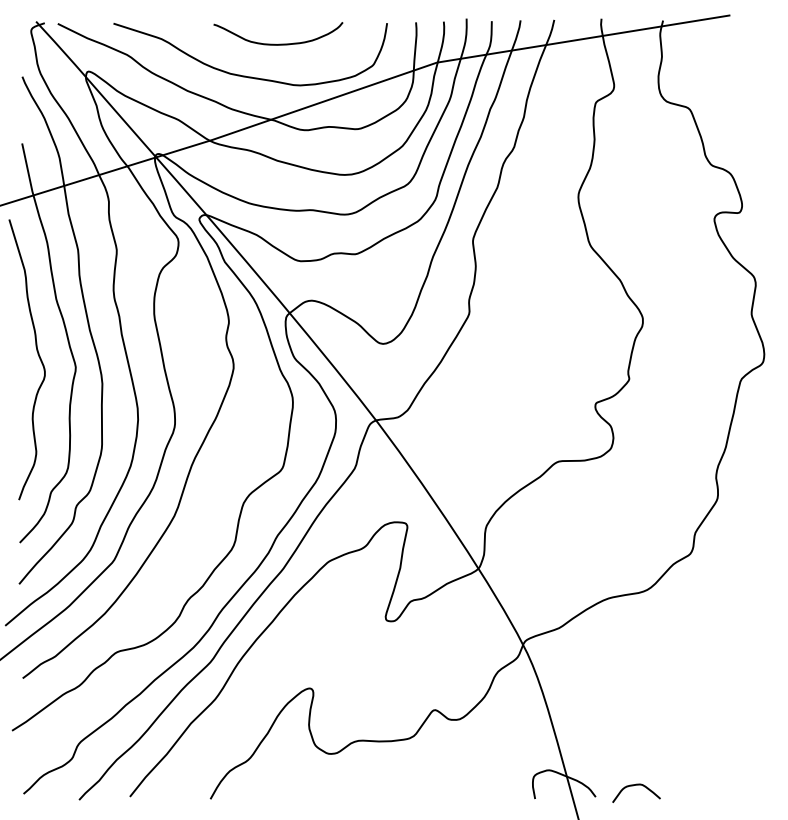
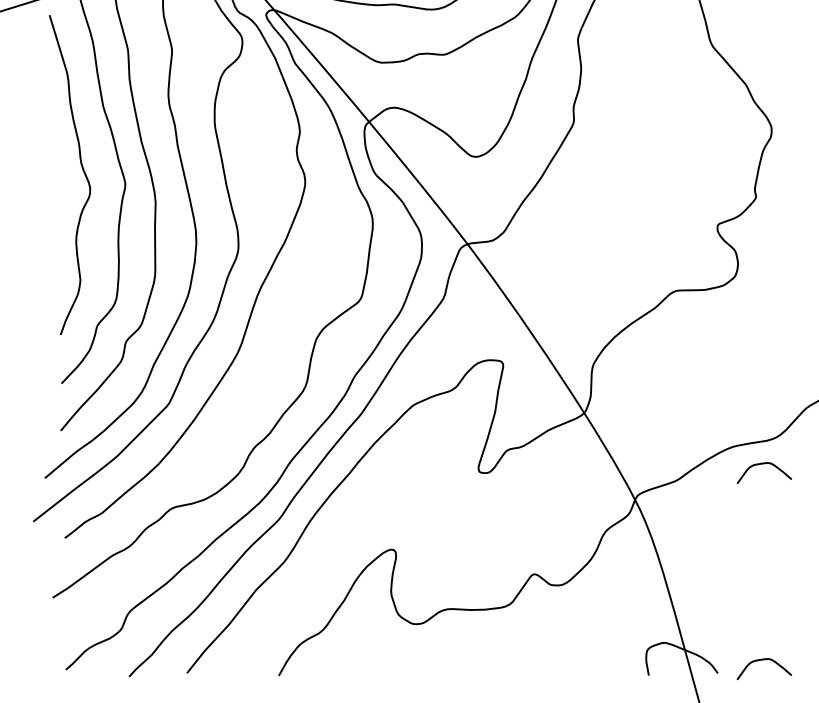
curve: (633, 614) -> (760, 465), added

